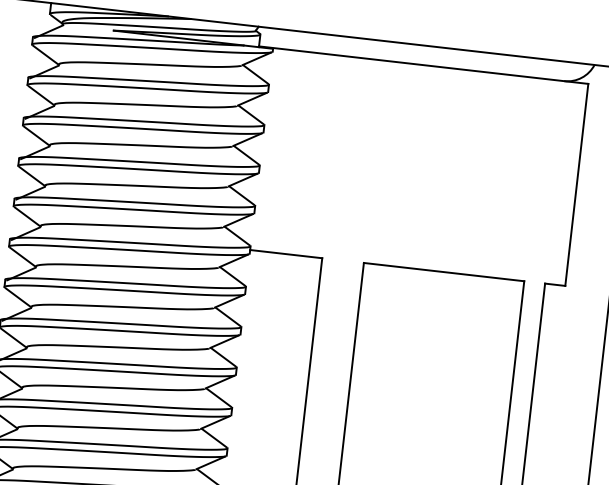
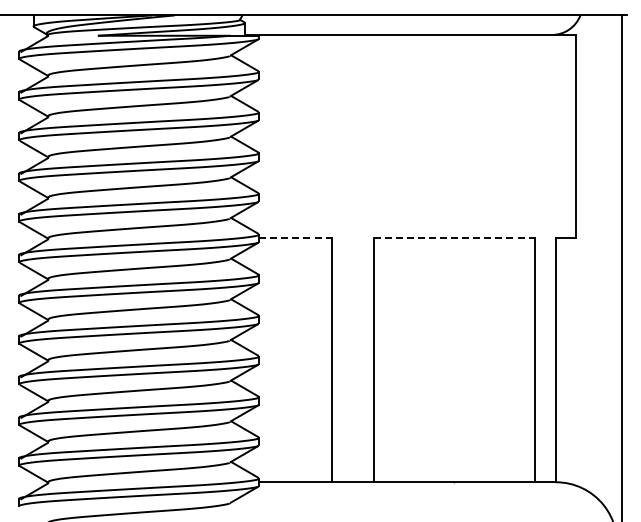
line: (286, 254) -> (295, 238), solid -> dashed
line: (444, 272) -> (454, 238), solid -> dashed

